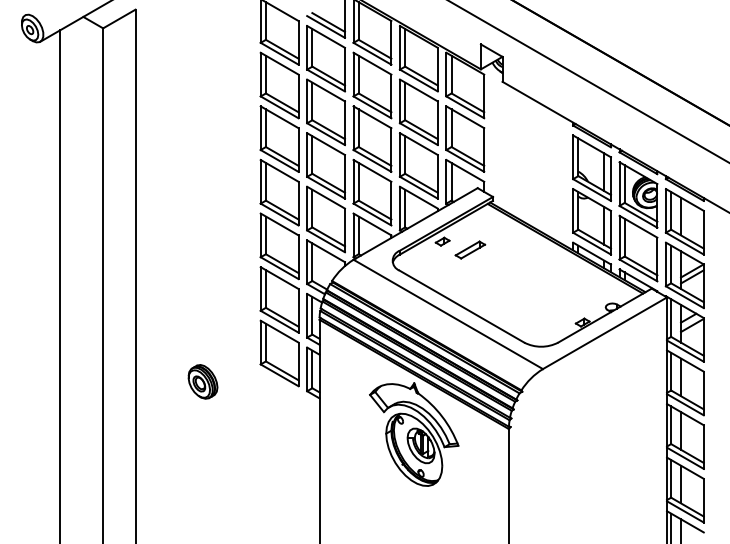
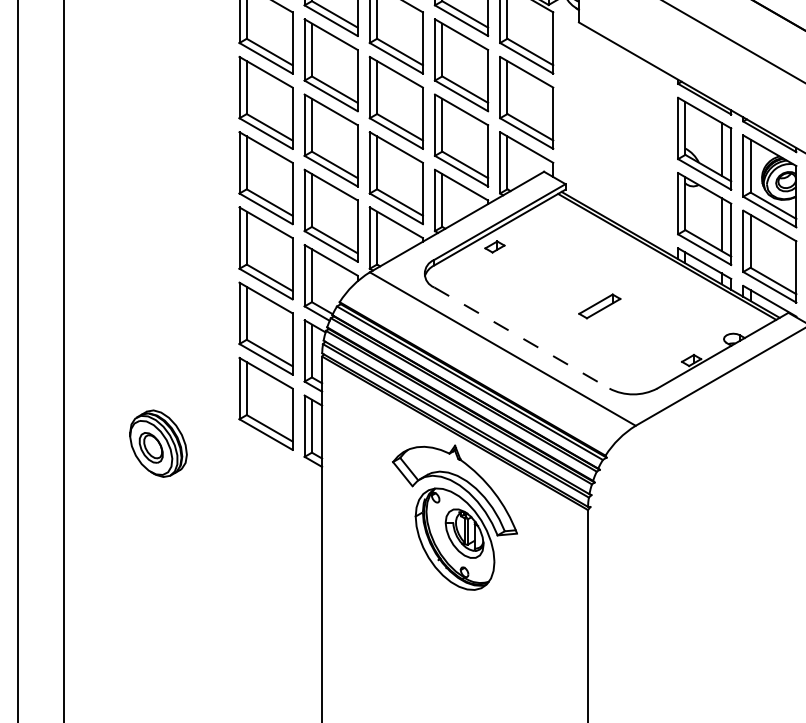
part: (470, 249) -> (599, 305), moved
line: (462, 306) -> (522, 337), solid -> dashed
part: (202, 381) -> (157, 443), size x1.4

